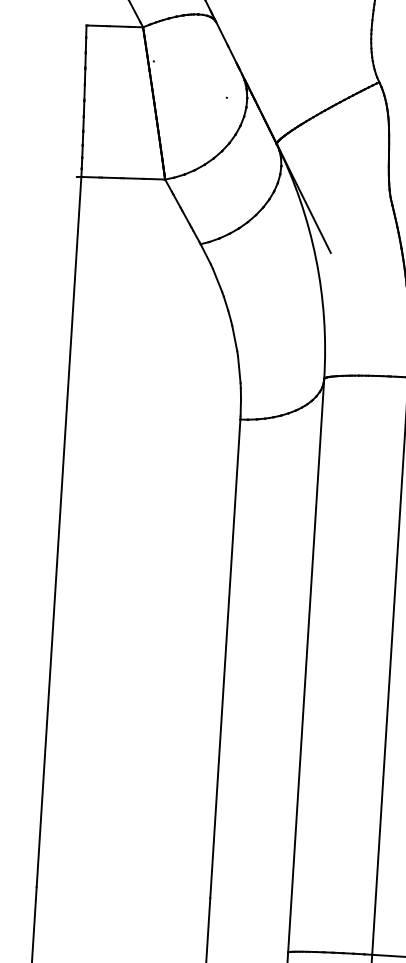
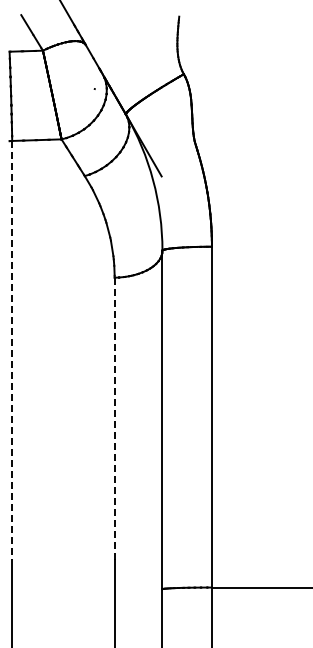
line: (59, 531) -> (12, 350), solid -> dashed
line: (225, 658) -> (114, 418), solid -> dashed

